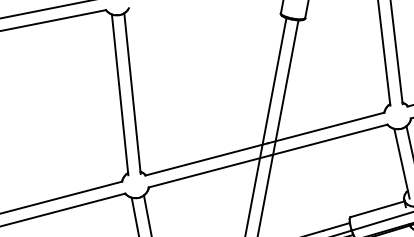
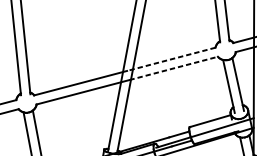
line: (325, 128) -> (170, 59), solid -> dashed
line: (329, 139) -> (173, 68), solid -> dashed

